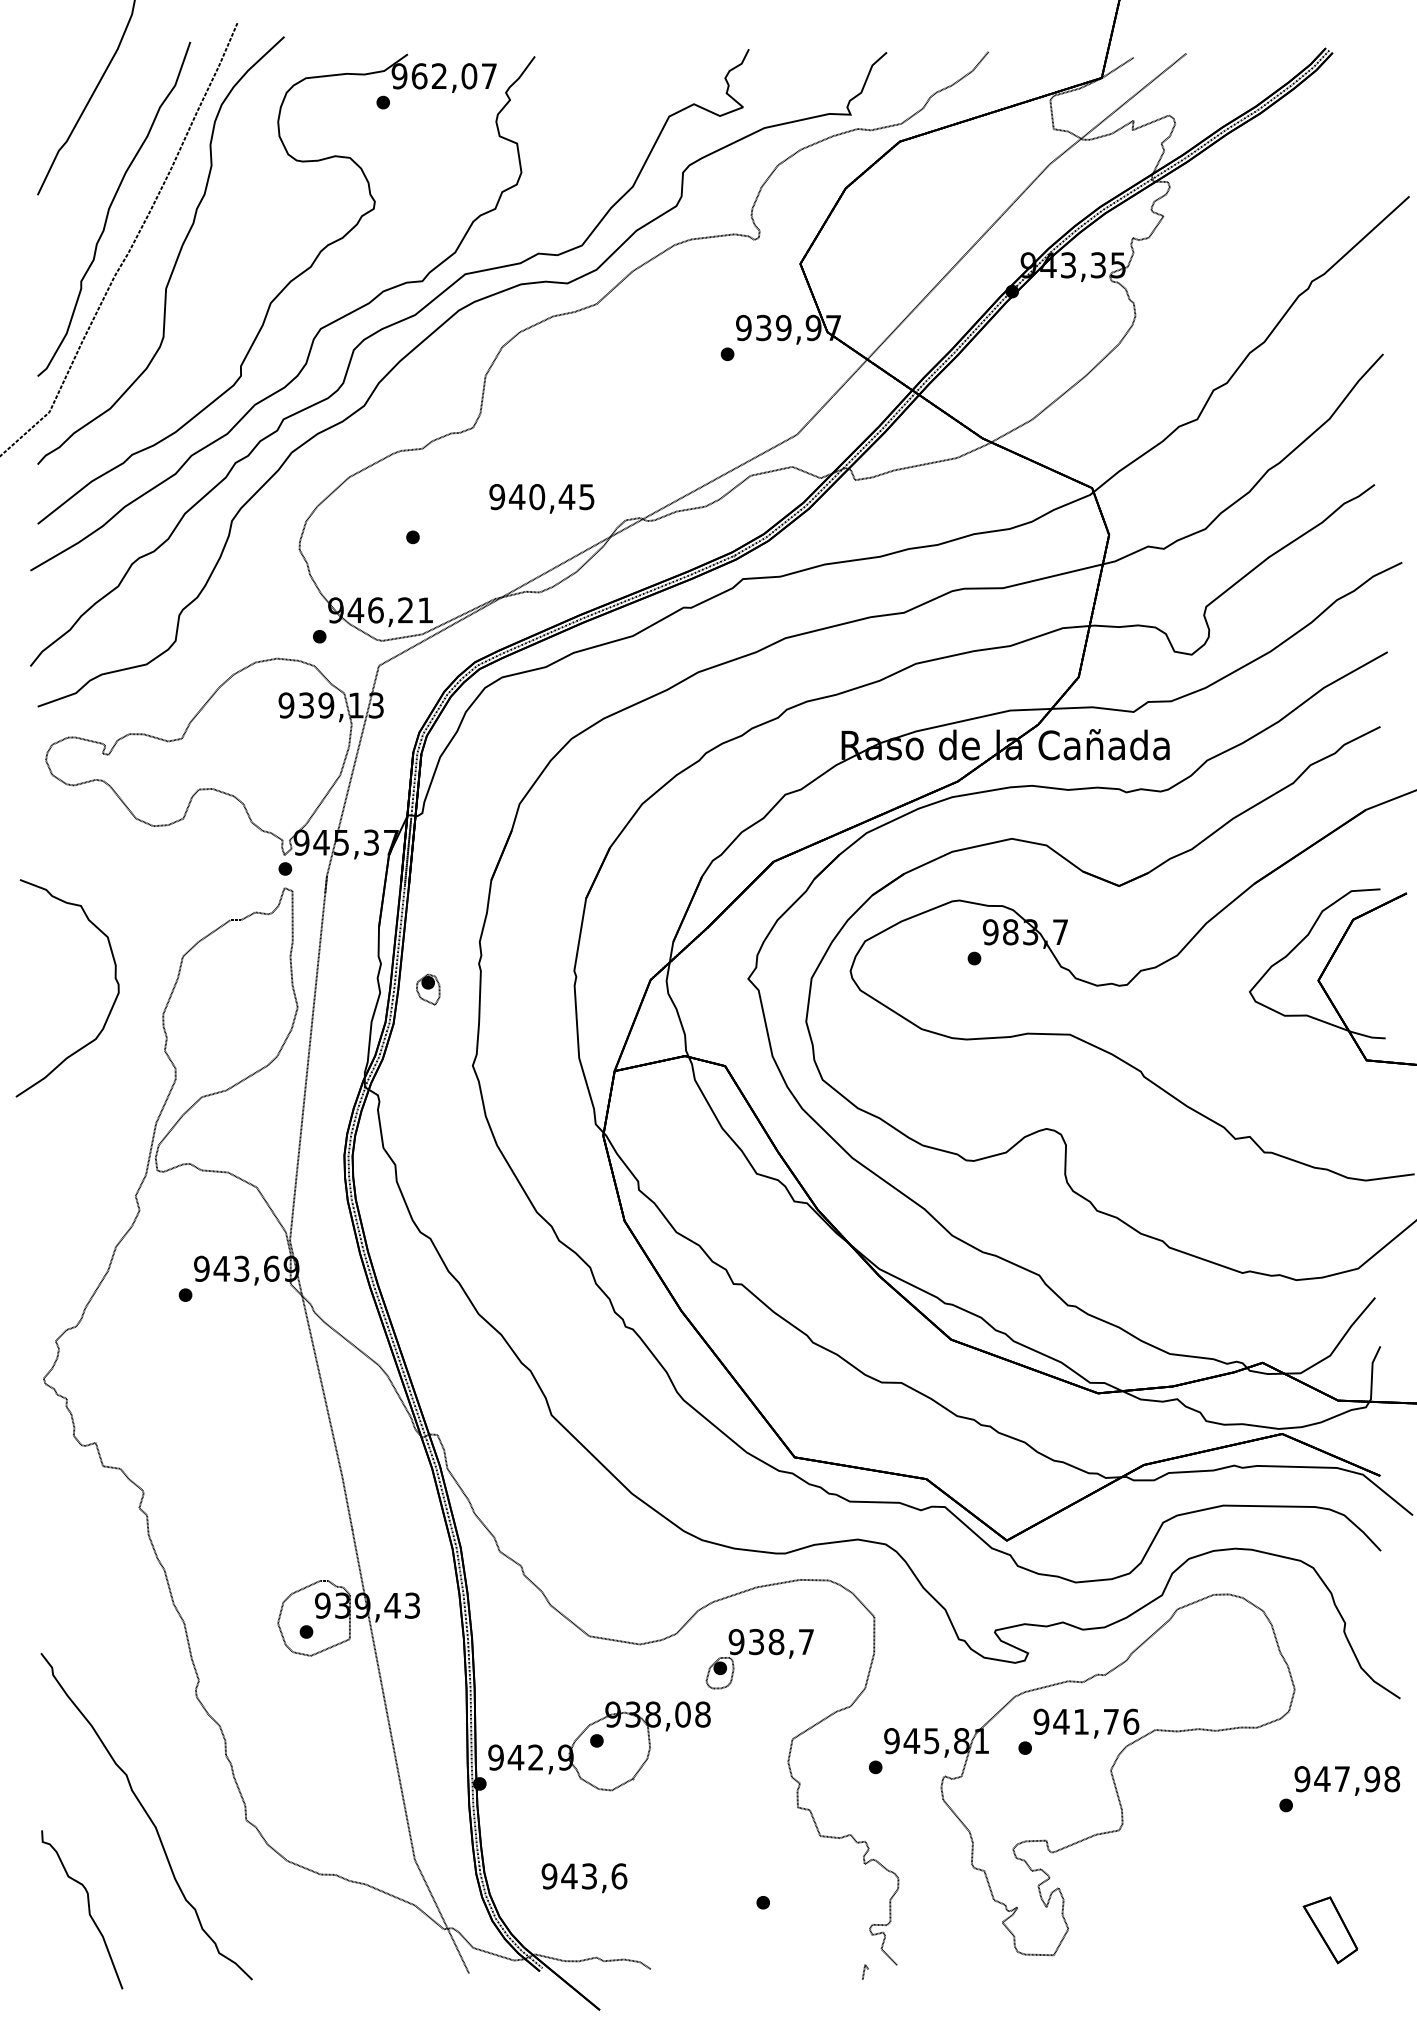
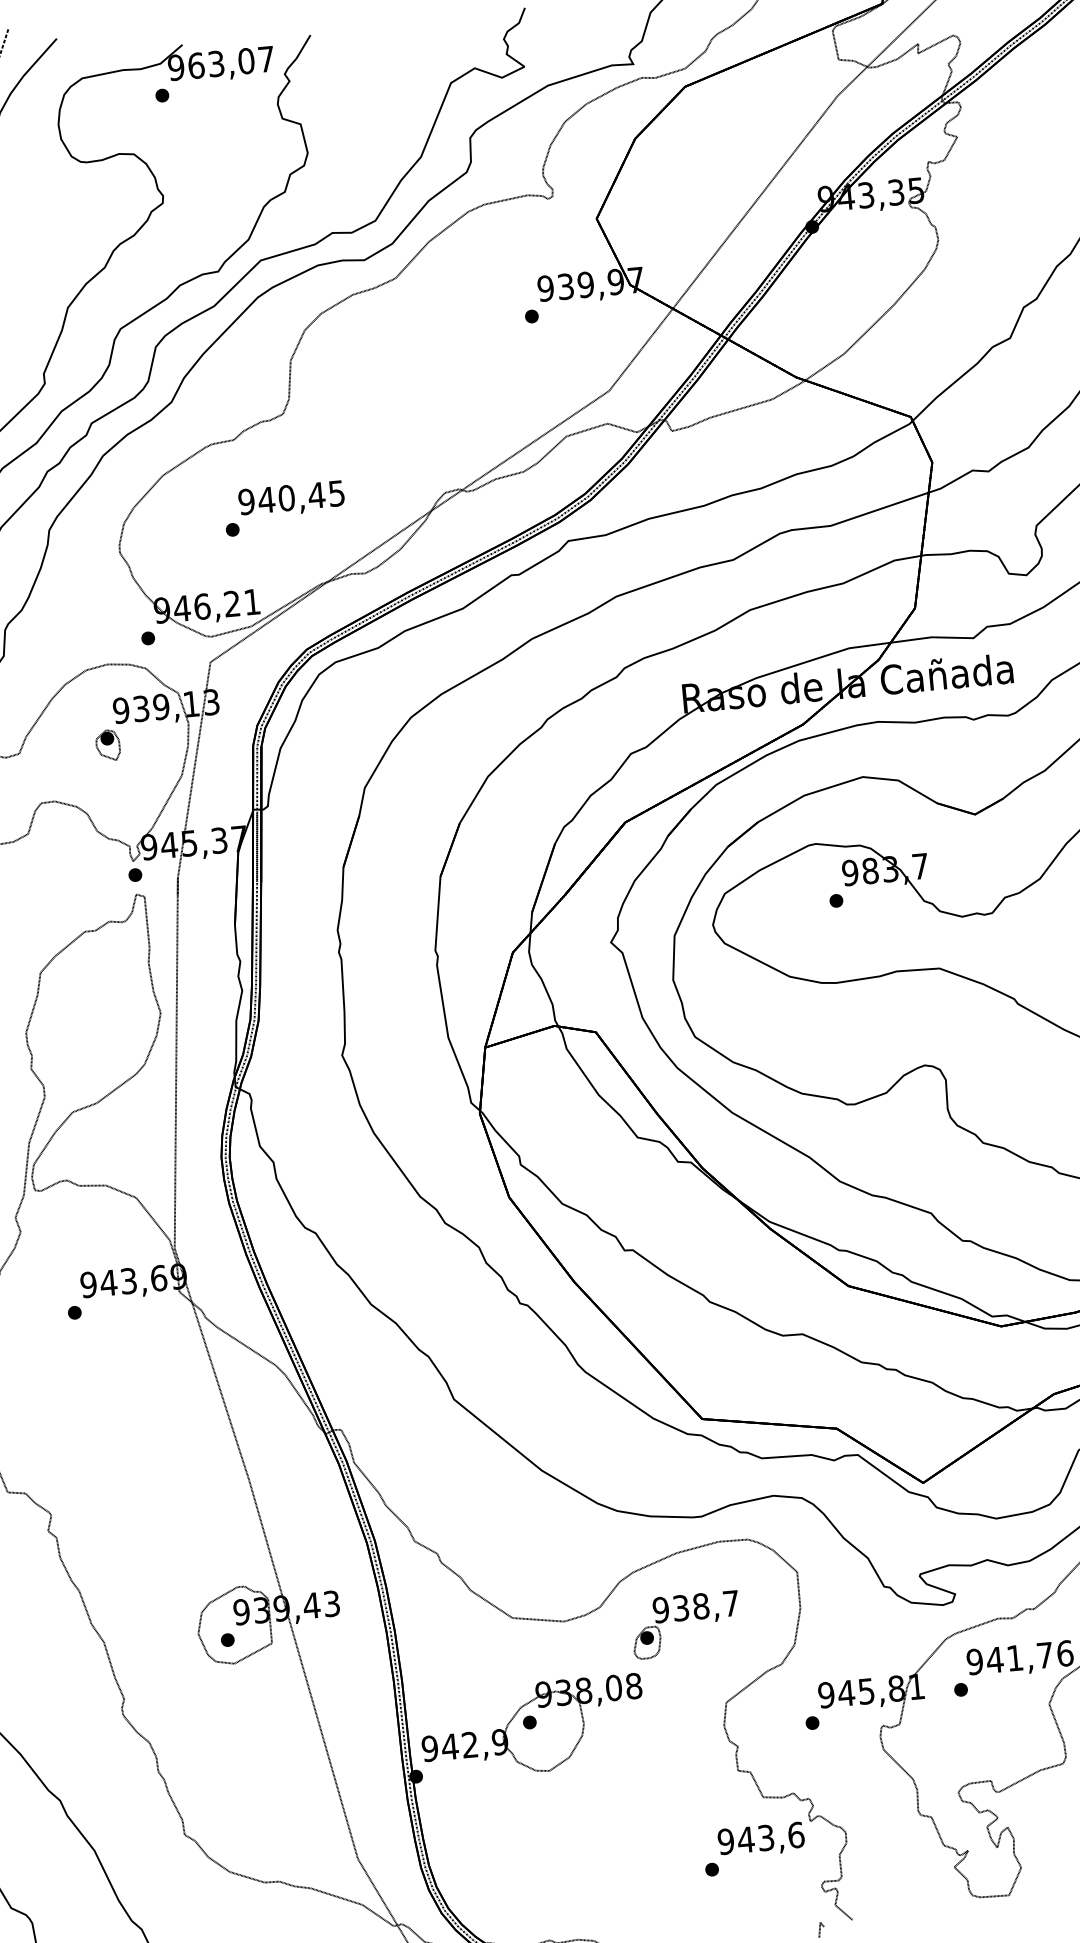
text: (438, 76) -> (215, 64), 962,07 -> 963,07
text: (541, 498) -> (291, 499), moved
part: (428, 989) -> (108, 745), moved
text: (584, 1878) -> (761, 1840), moved

